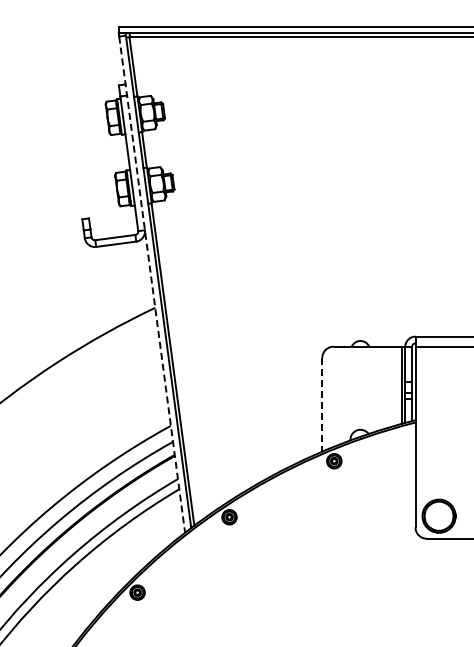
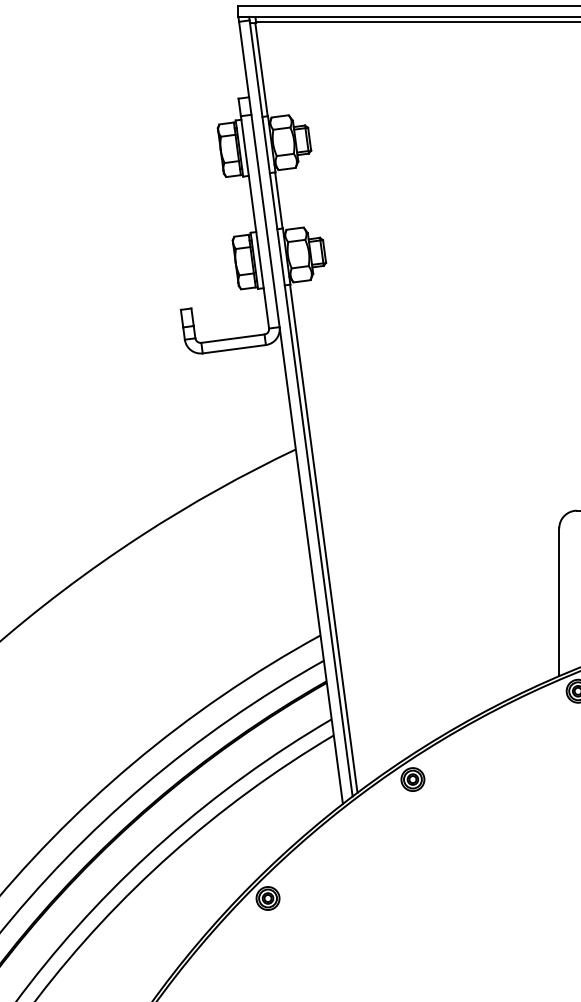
line: (152, 285) -> (291, 414), dashed -> solid
line: (322, 404) -> (559, 601), dashed -> solid

